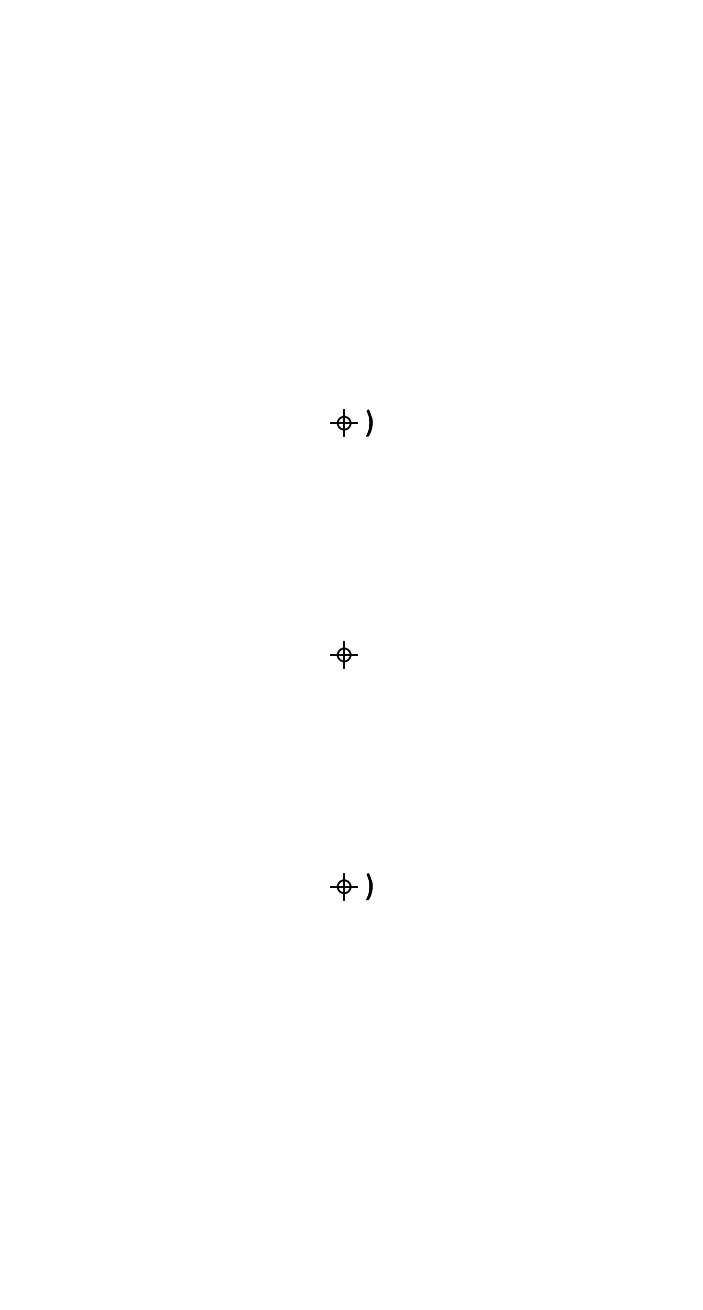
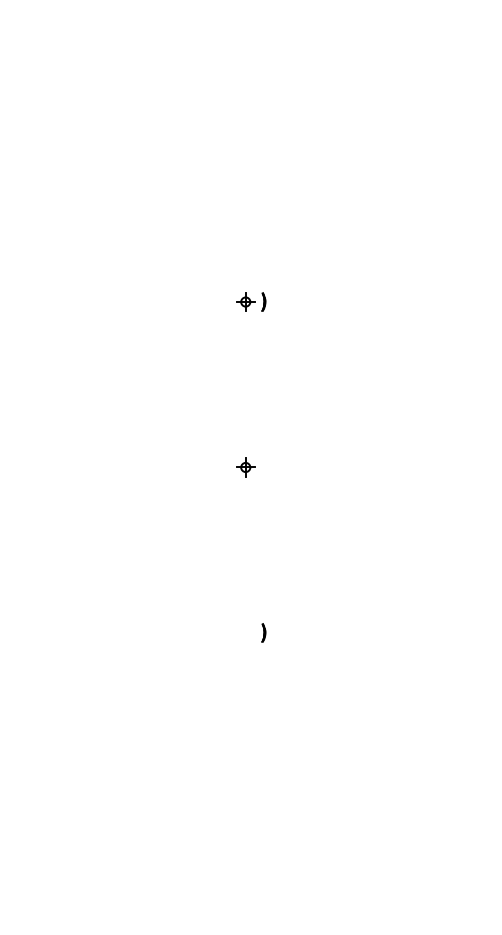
part: (343, 886) -> (245, 632), removed

